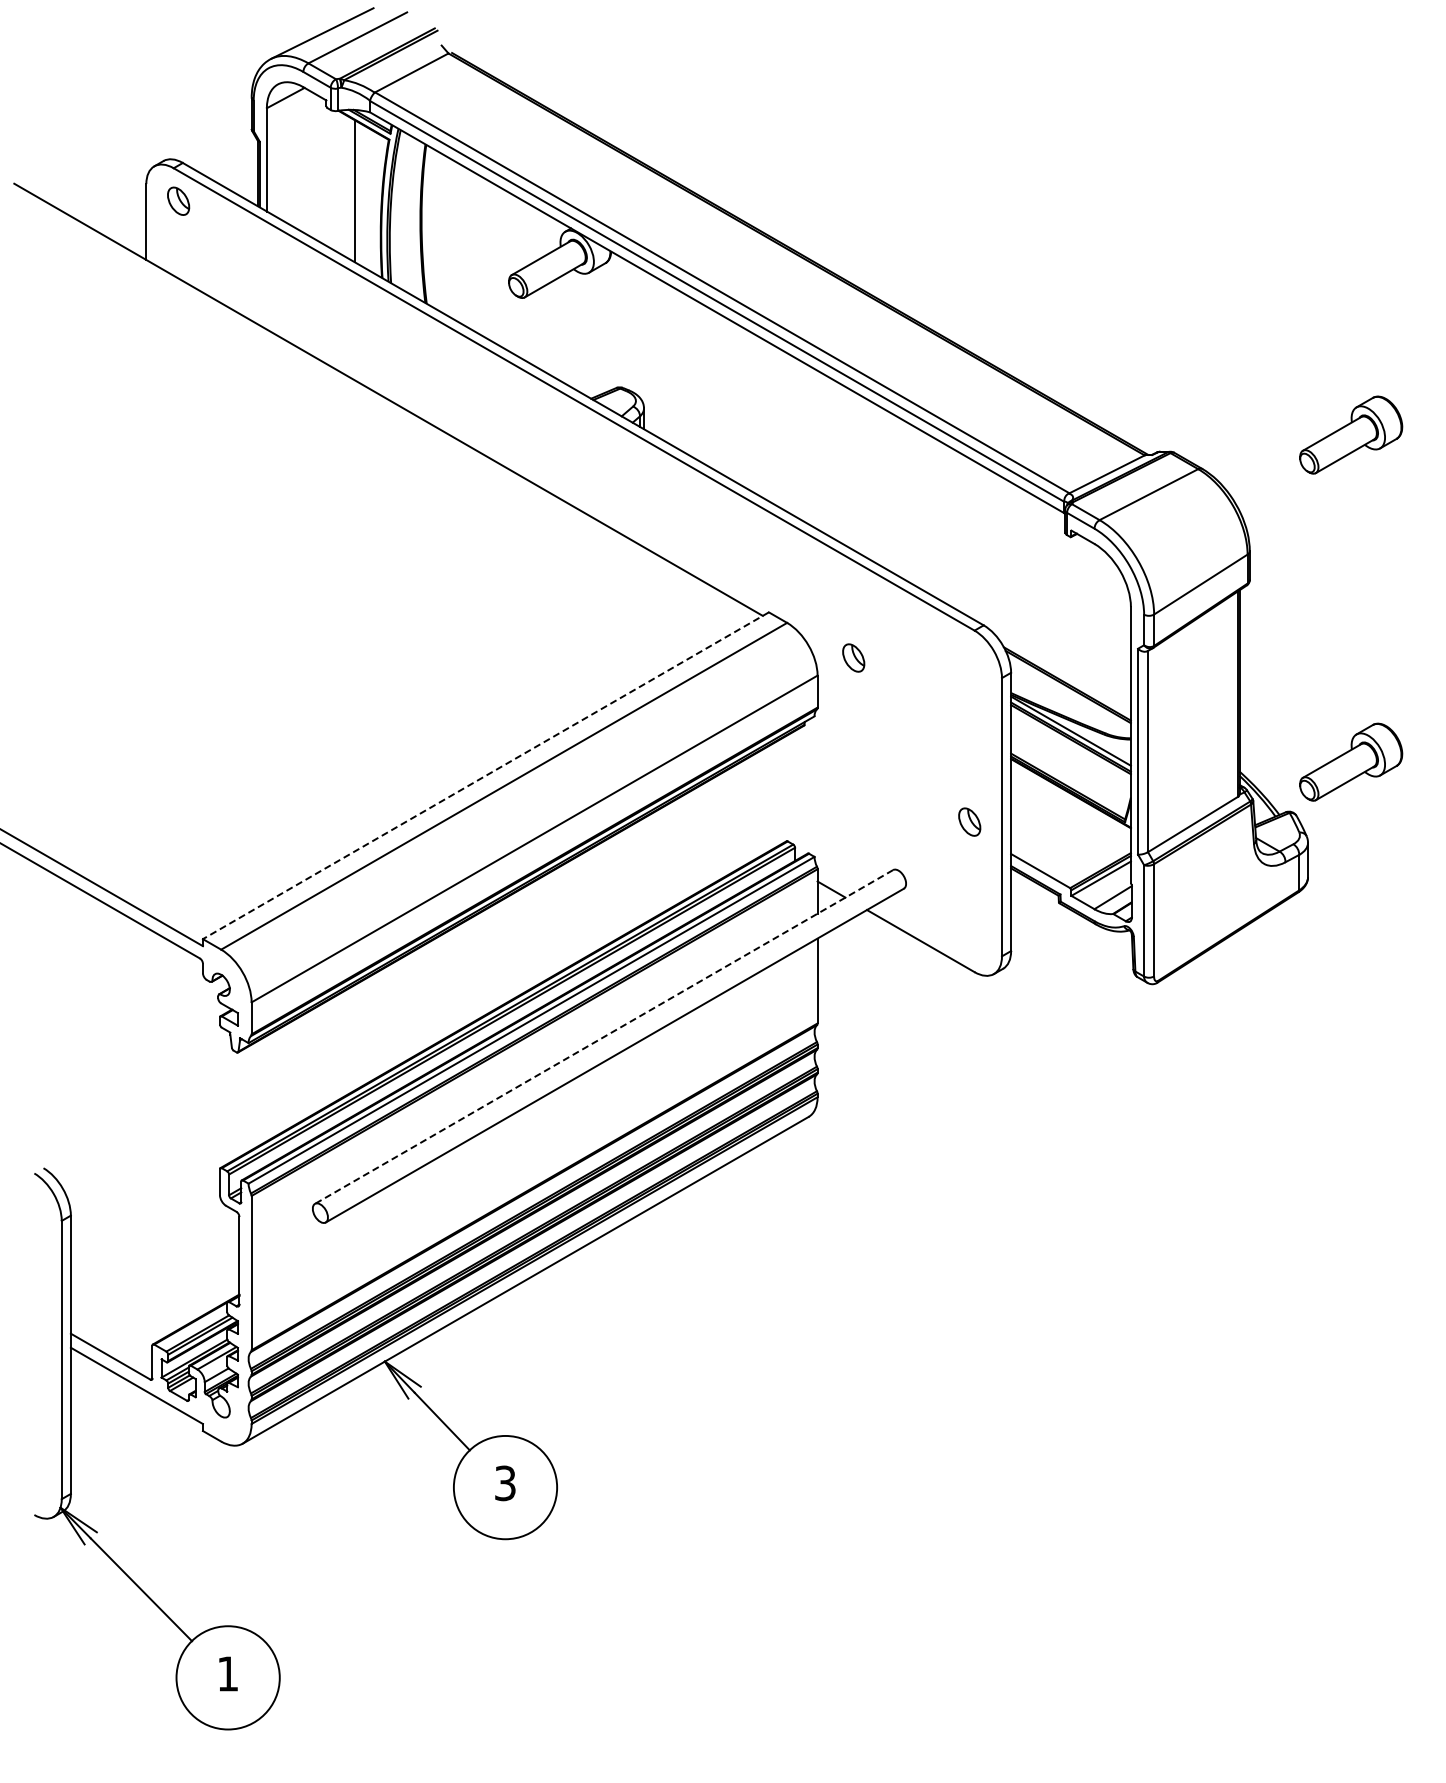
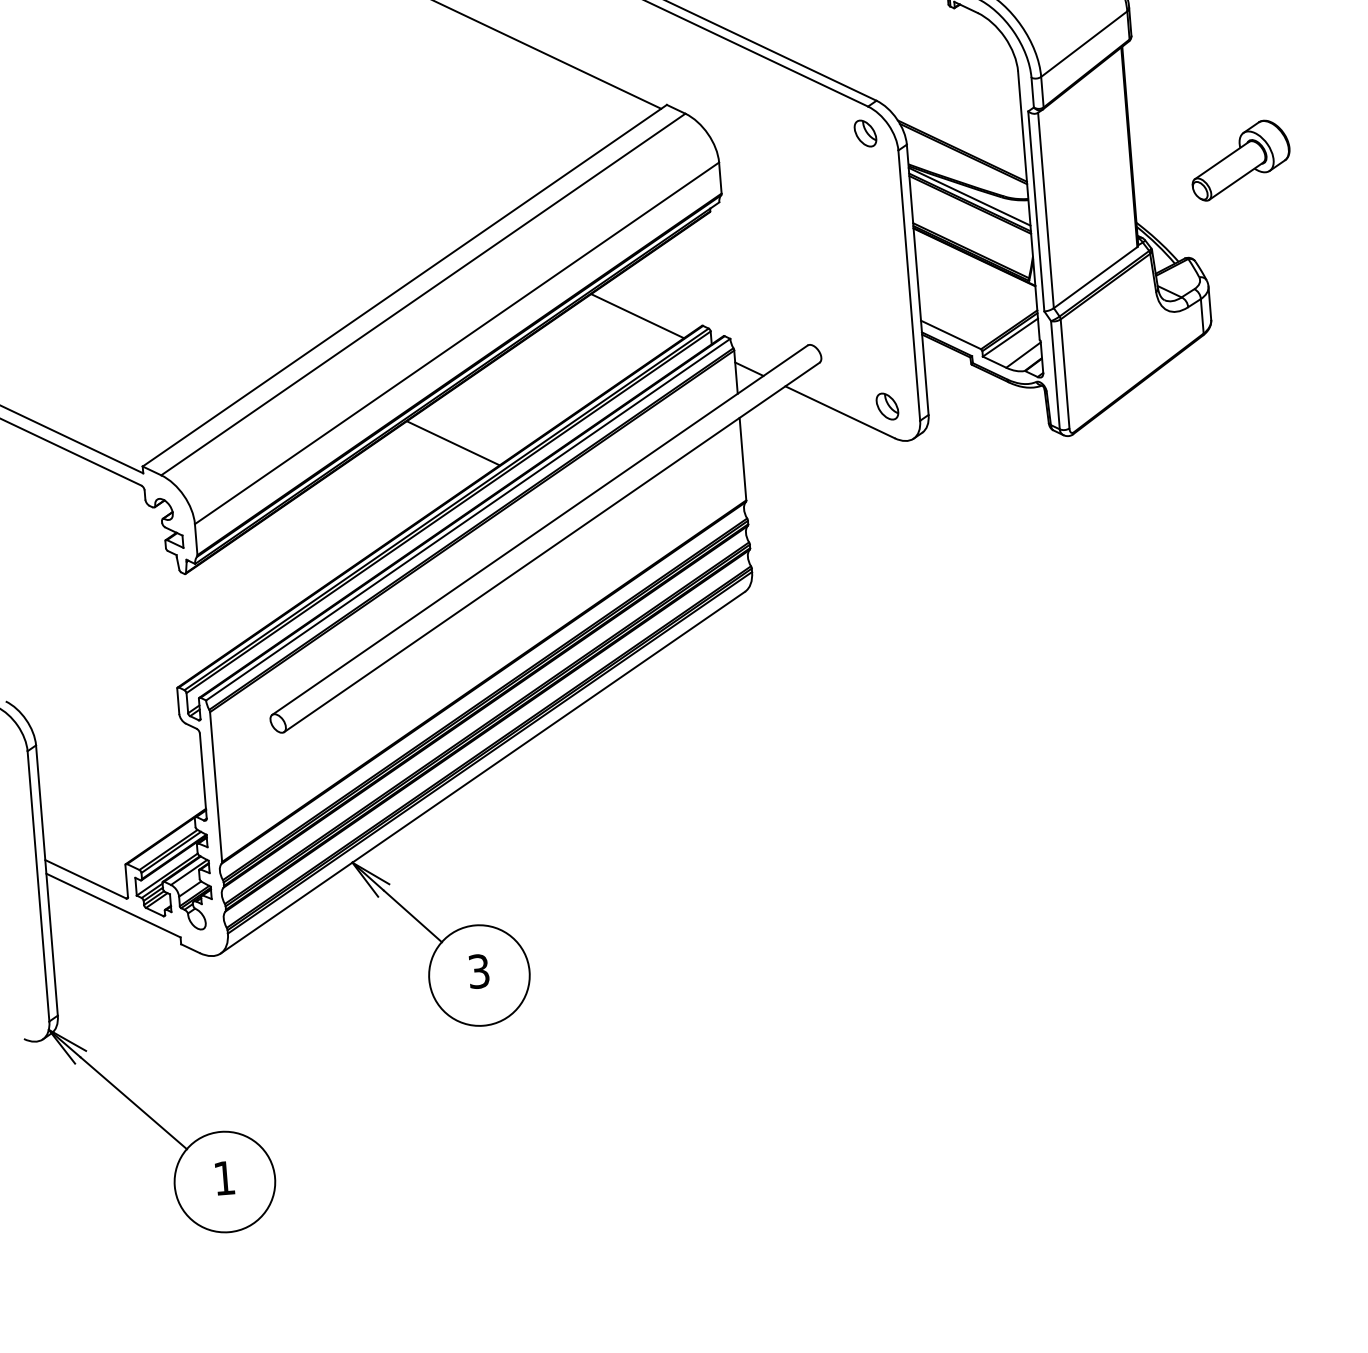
part: (853, 657) -> (865, 133), moved
part: (1351, 761) -> (1240, 159), moved
line: (485, 775) -> (404, 285), dashed -> solid
part: (969, 821) -> (887, 405), moved
line: (721, 825) -> (637, 315), added
line: (522, 940) -> (453, 442), added
line: (604, 1036) -> (540, 529), dashed -> solid

